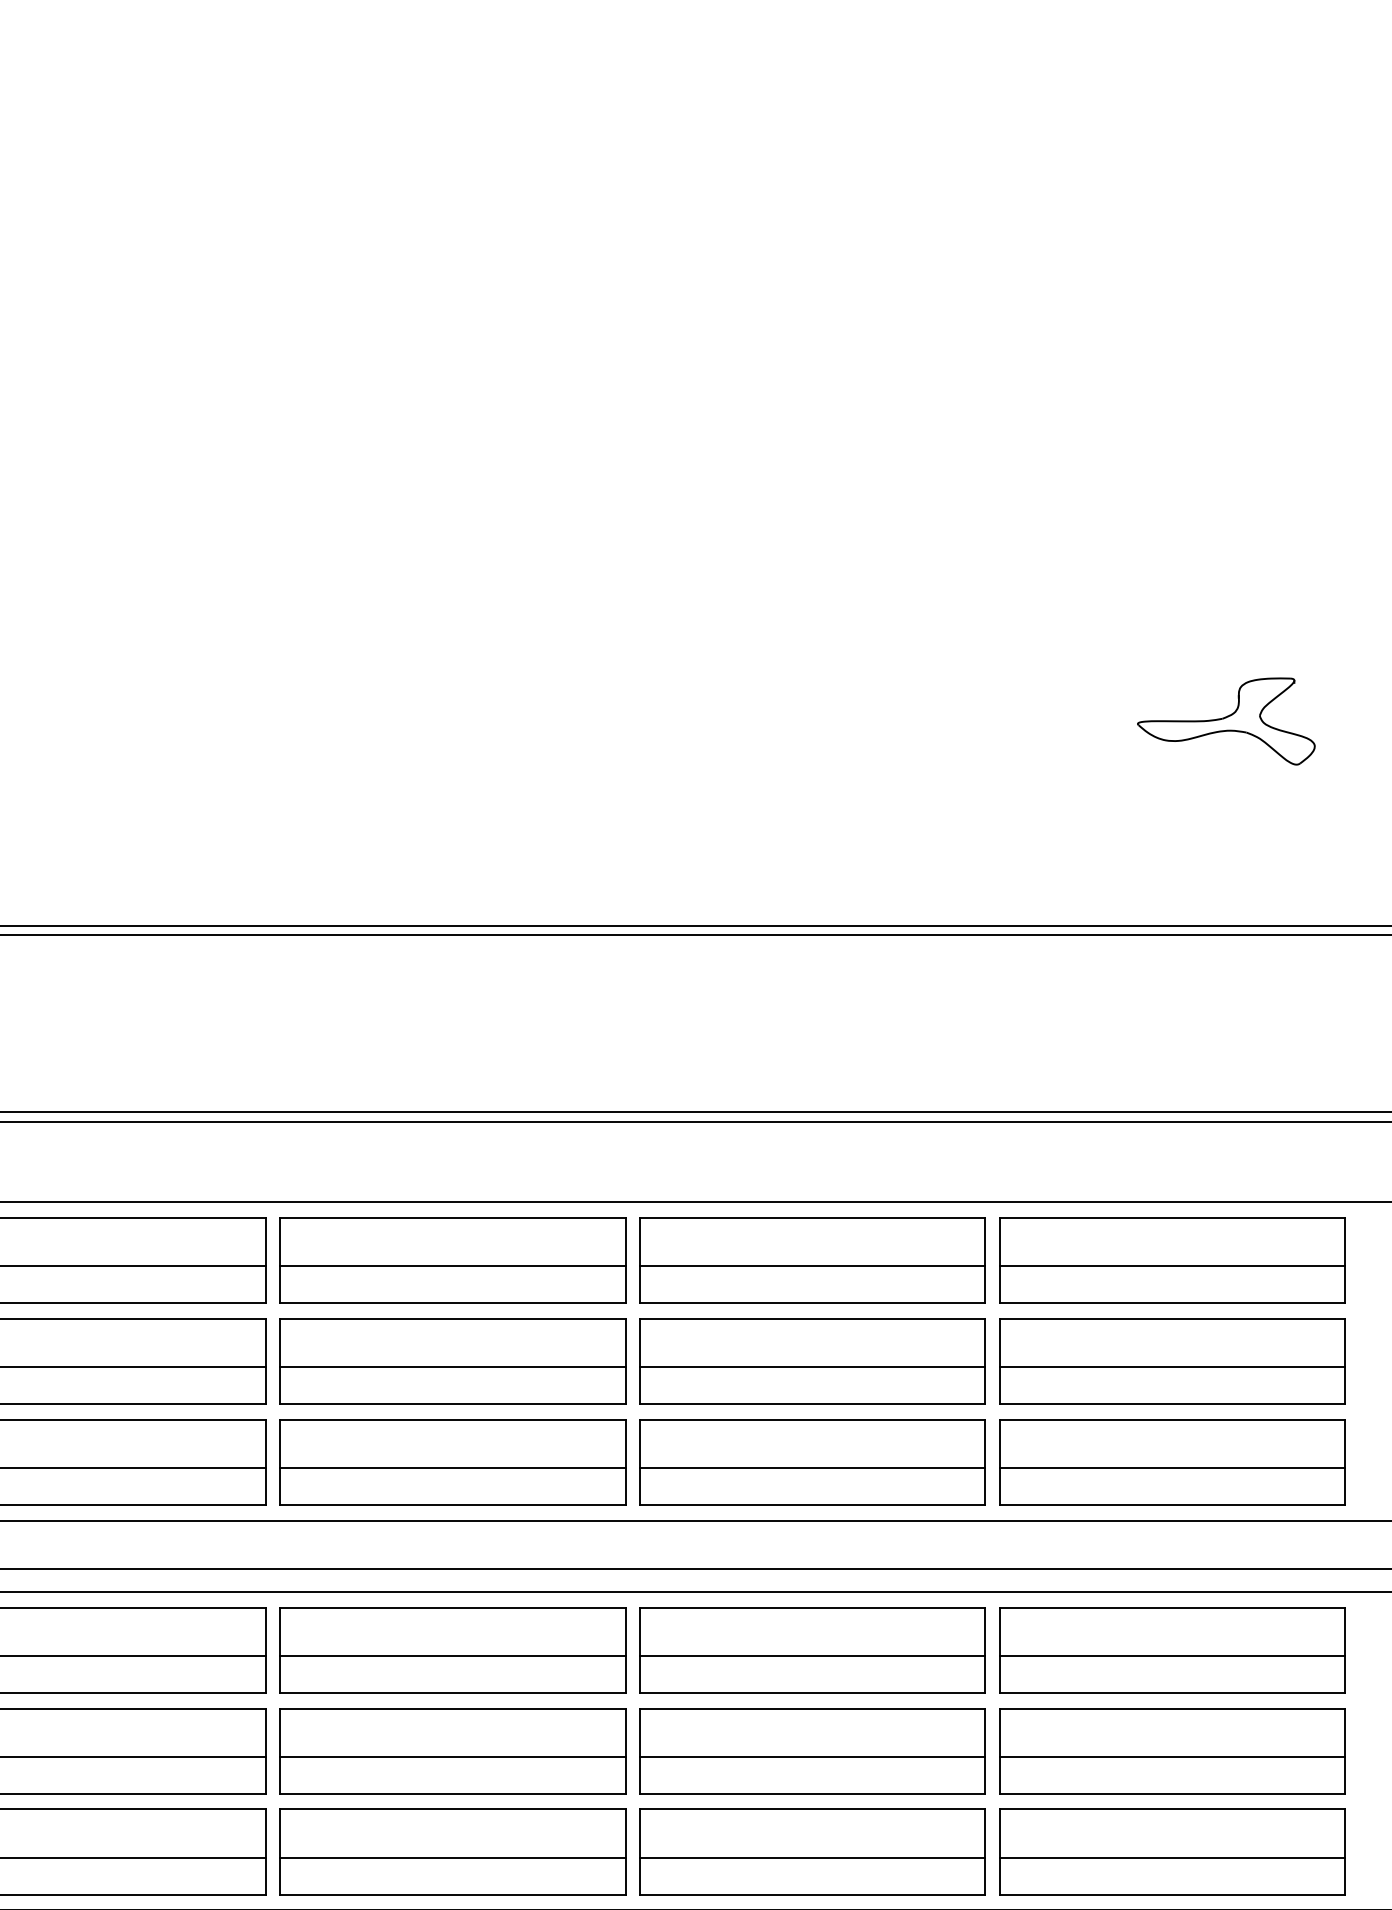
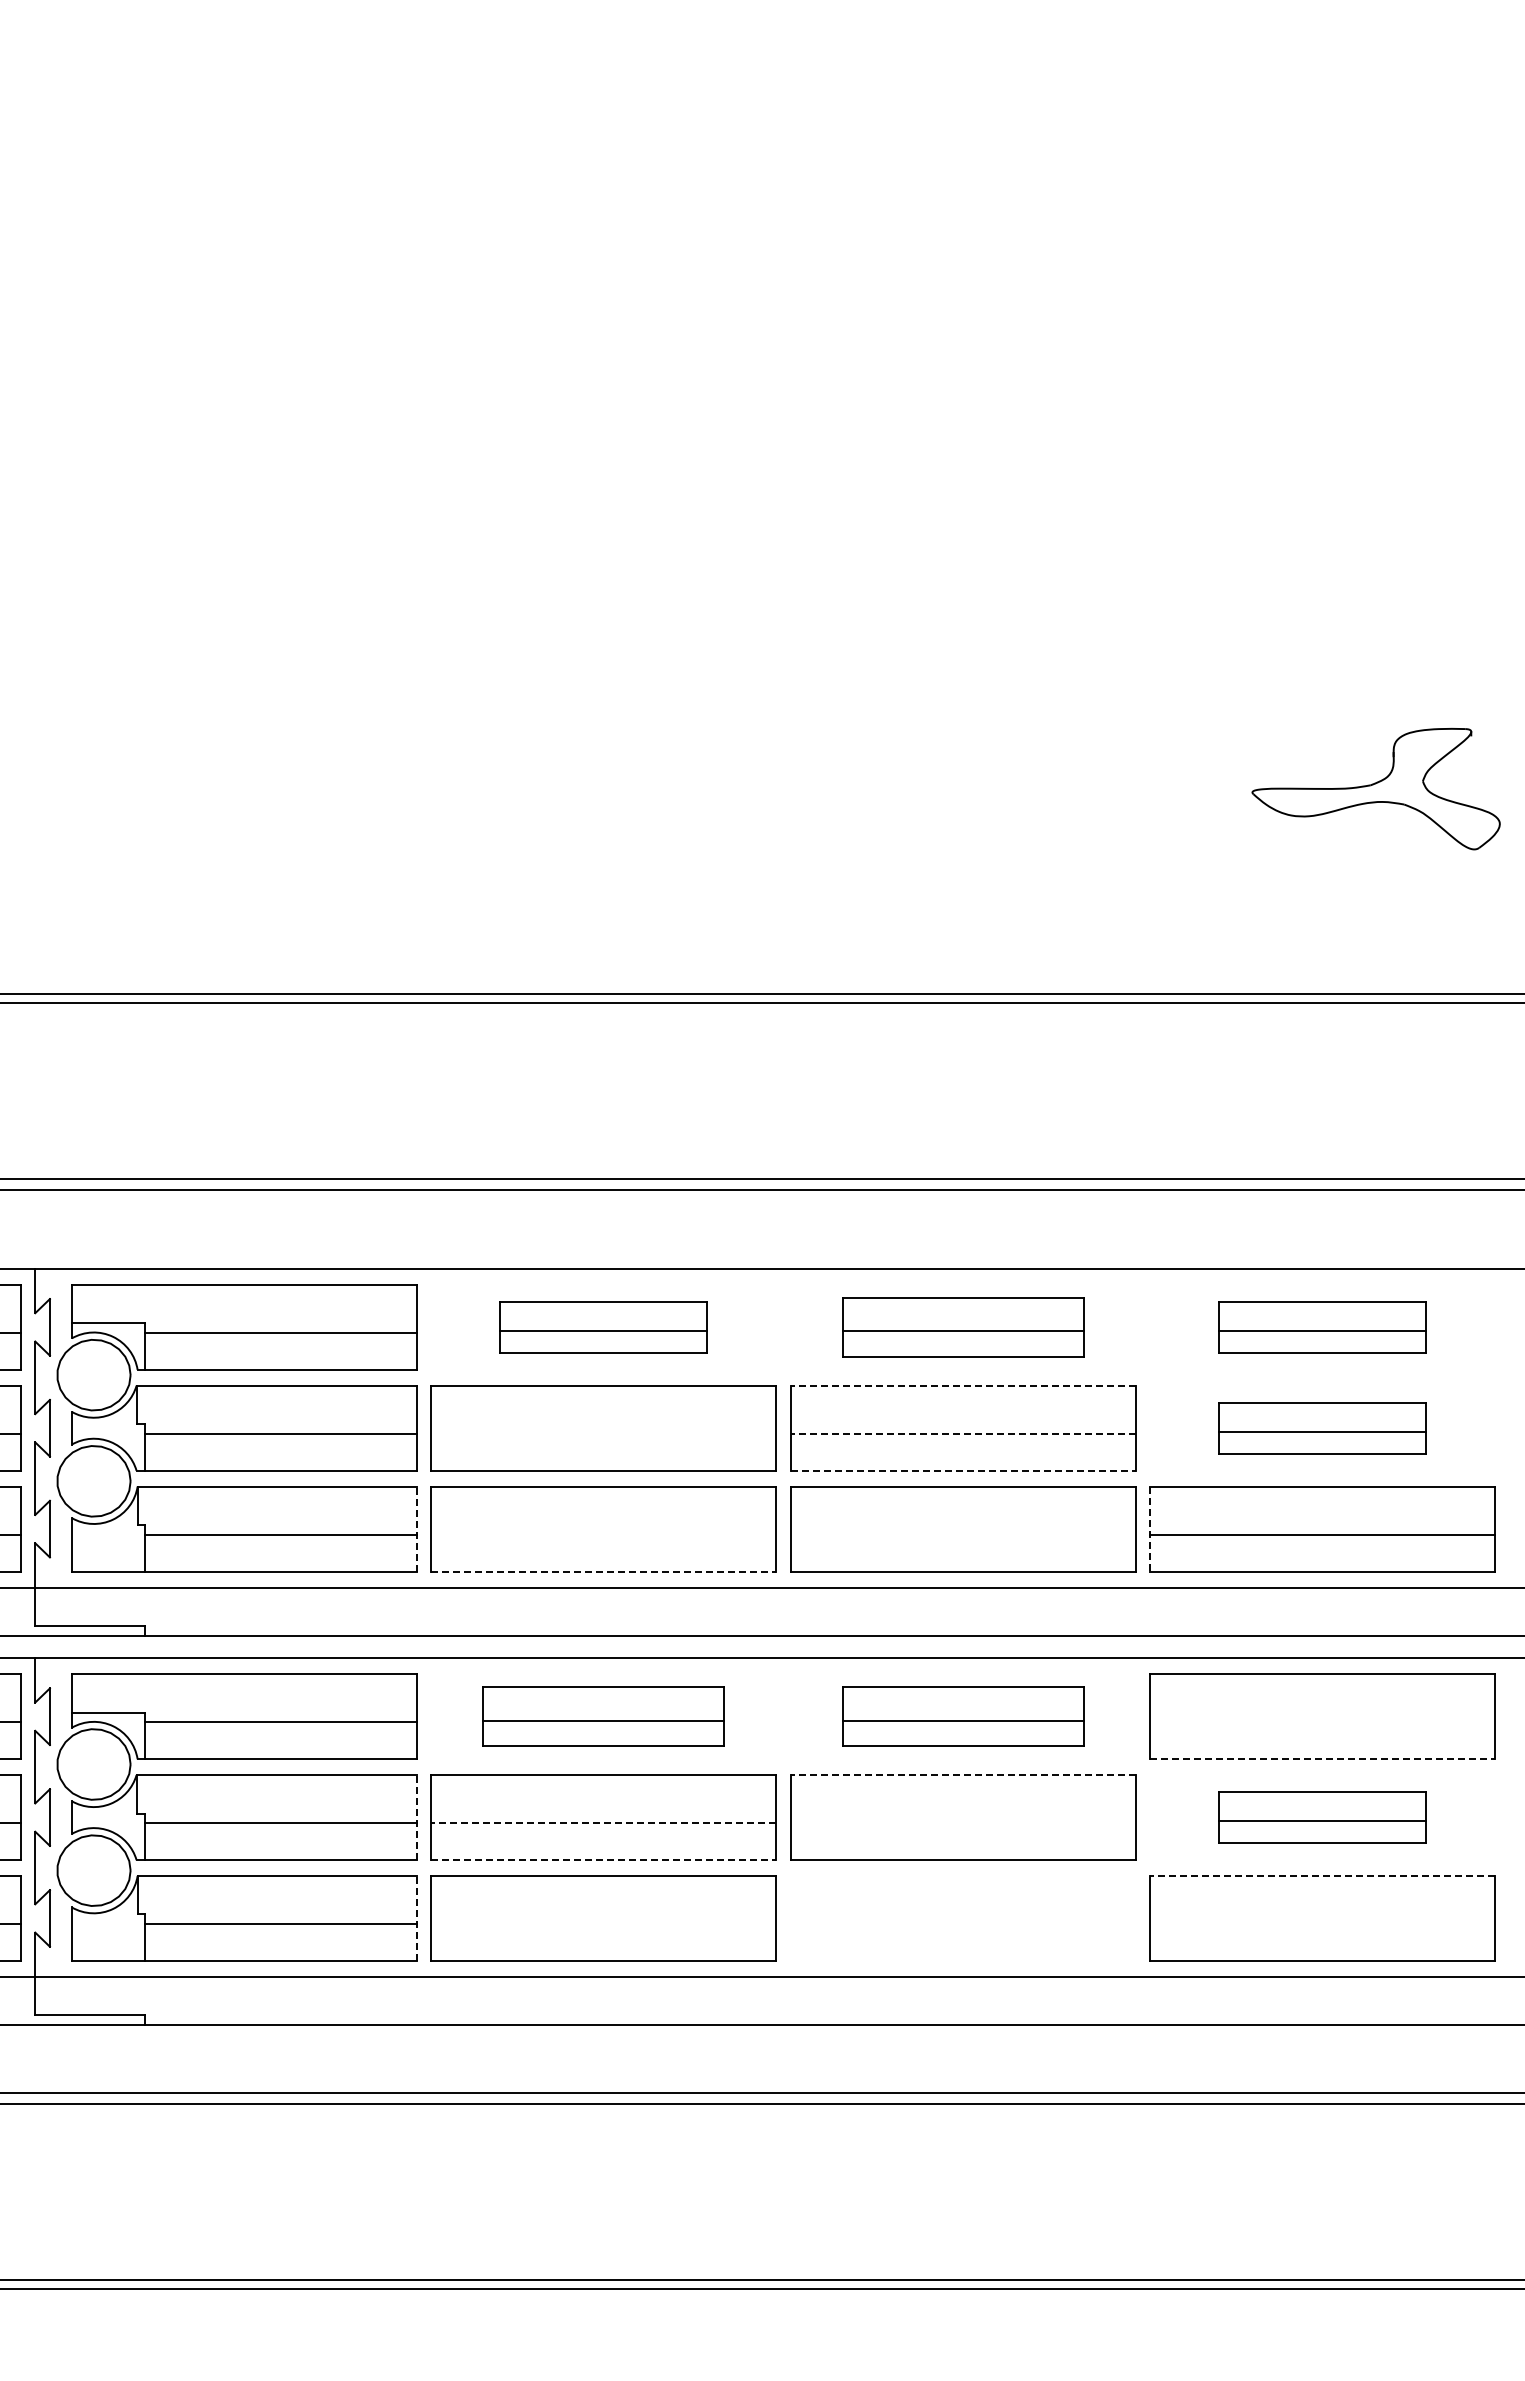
part: (1226, 721) -> (1376, 789), size x1.4
part: (452, 1260) -> (603, 1327), size x0.6
part: (813, 1260) -> (963, 1327), size x0.7
part: (1172, 1260) -> (1322, 1327), size x0.6
line: (812, 1318) -> (962, 1385), solid -> dashed
part: (1172, 1361) -> (1322, 1428), size x0.6
line: (452, 1366) -> (603, 1433), removed
line: (812, 1366) -> (962, 1433), solid -> dashed
line: (813, 1403) -> (963, 1470), solid -> dashed
line: (265, 1461) -> (416, 1528), solid -> dashed
line: (1000, 1462) -> (1150, 1529), solid -> dashed
line: (452, 1467) -> (603, 1534), removed
line: (812, 1467) -> (962, 1534), removed
line: (453, 1504) -> (604, 1571), solid -> dashed
part: (452, 1649) -> (603, 1716), size x0.7
part: (813, 1649) -> (963, 1716), size x0.7
line: (1172, 1655) -> (1322, 1722), removed
line: (1173, 1692) -> (1323, 1759), solid -> dashed
line: (812, 1708) -> (962, 1775), solid -> dashed
line: (265, 1750) -> (416, 1817), solid -> dashed
part: (1172, 1750) -> (1322, 1817), size x0.6
line: (452, 1756) -> (603, 1823), solid -> dashed
line: (812, 1756) -> (962, 1823), removed
line: (453, 1793) -> (604, 1860), solid -> dashed
line: (1172, 1808) -> (1322, 1875), solid -> dashed
line: (265, 1851) -> (416, 1917), solid -> dashed
part: (813, 1852) -> (963, 1918), removed
line: (452, 1858) -> (603, 1924), removed
line: (1172, 1858) -> (1322, 1924), removed

